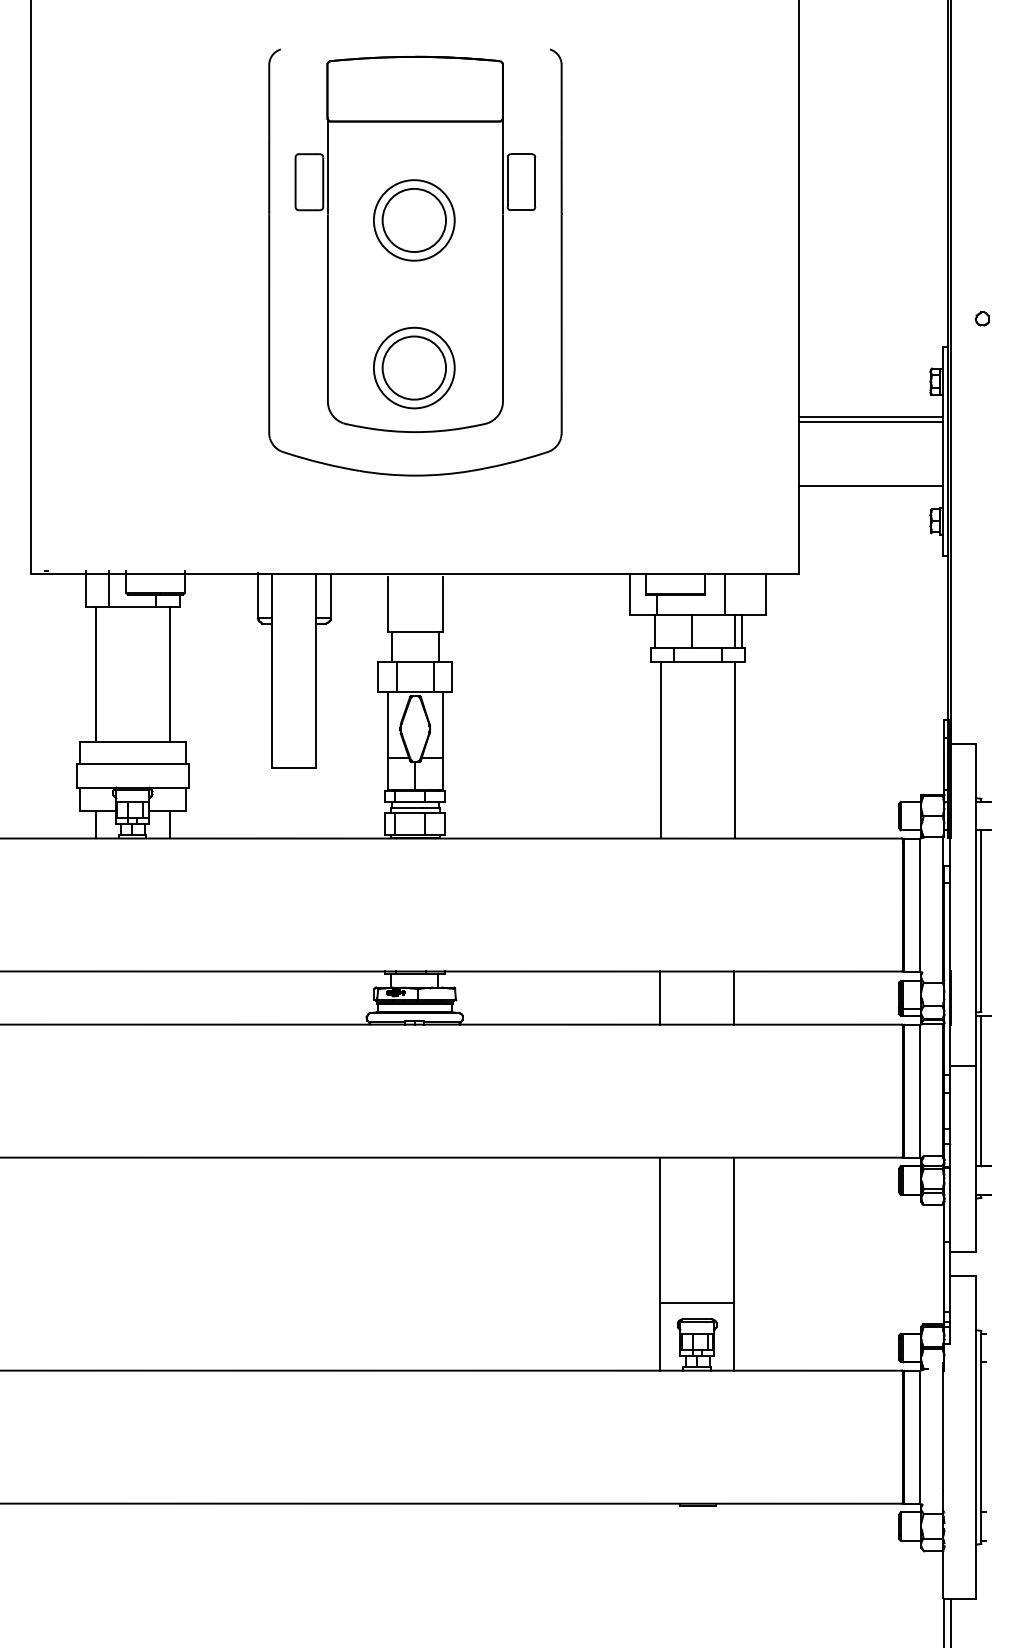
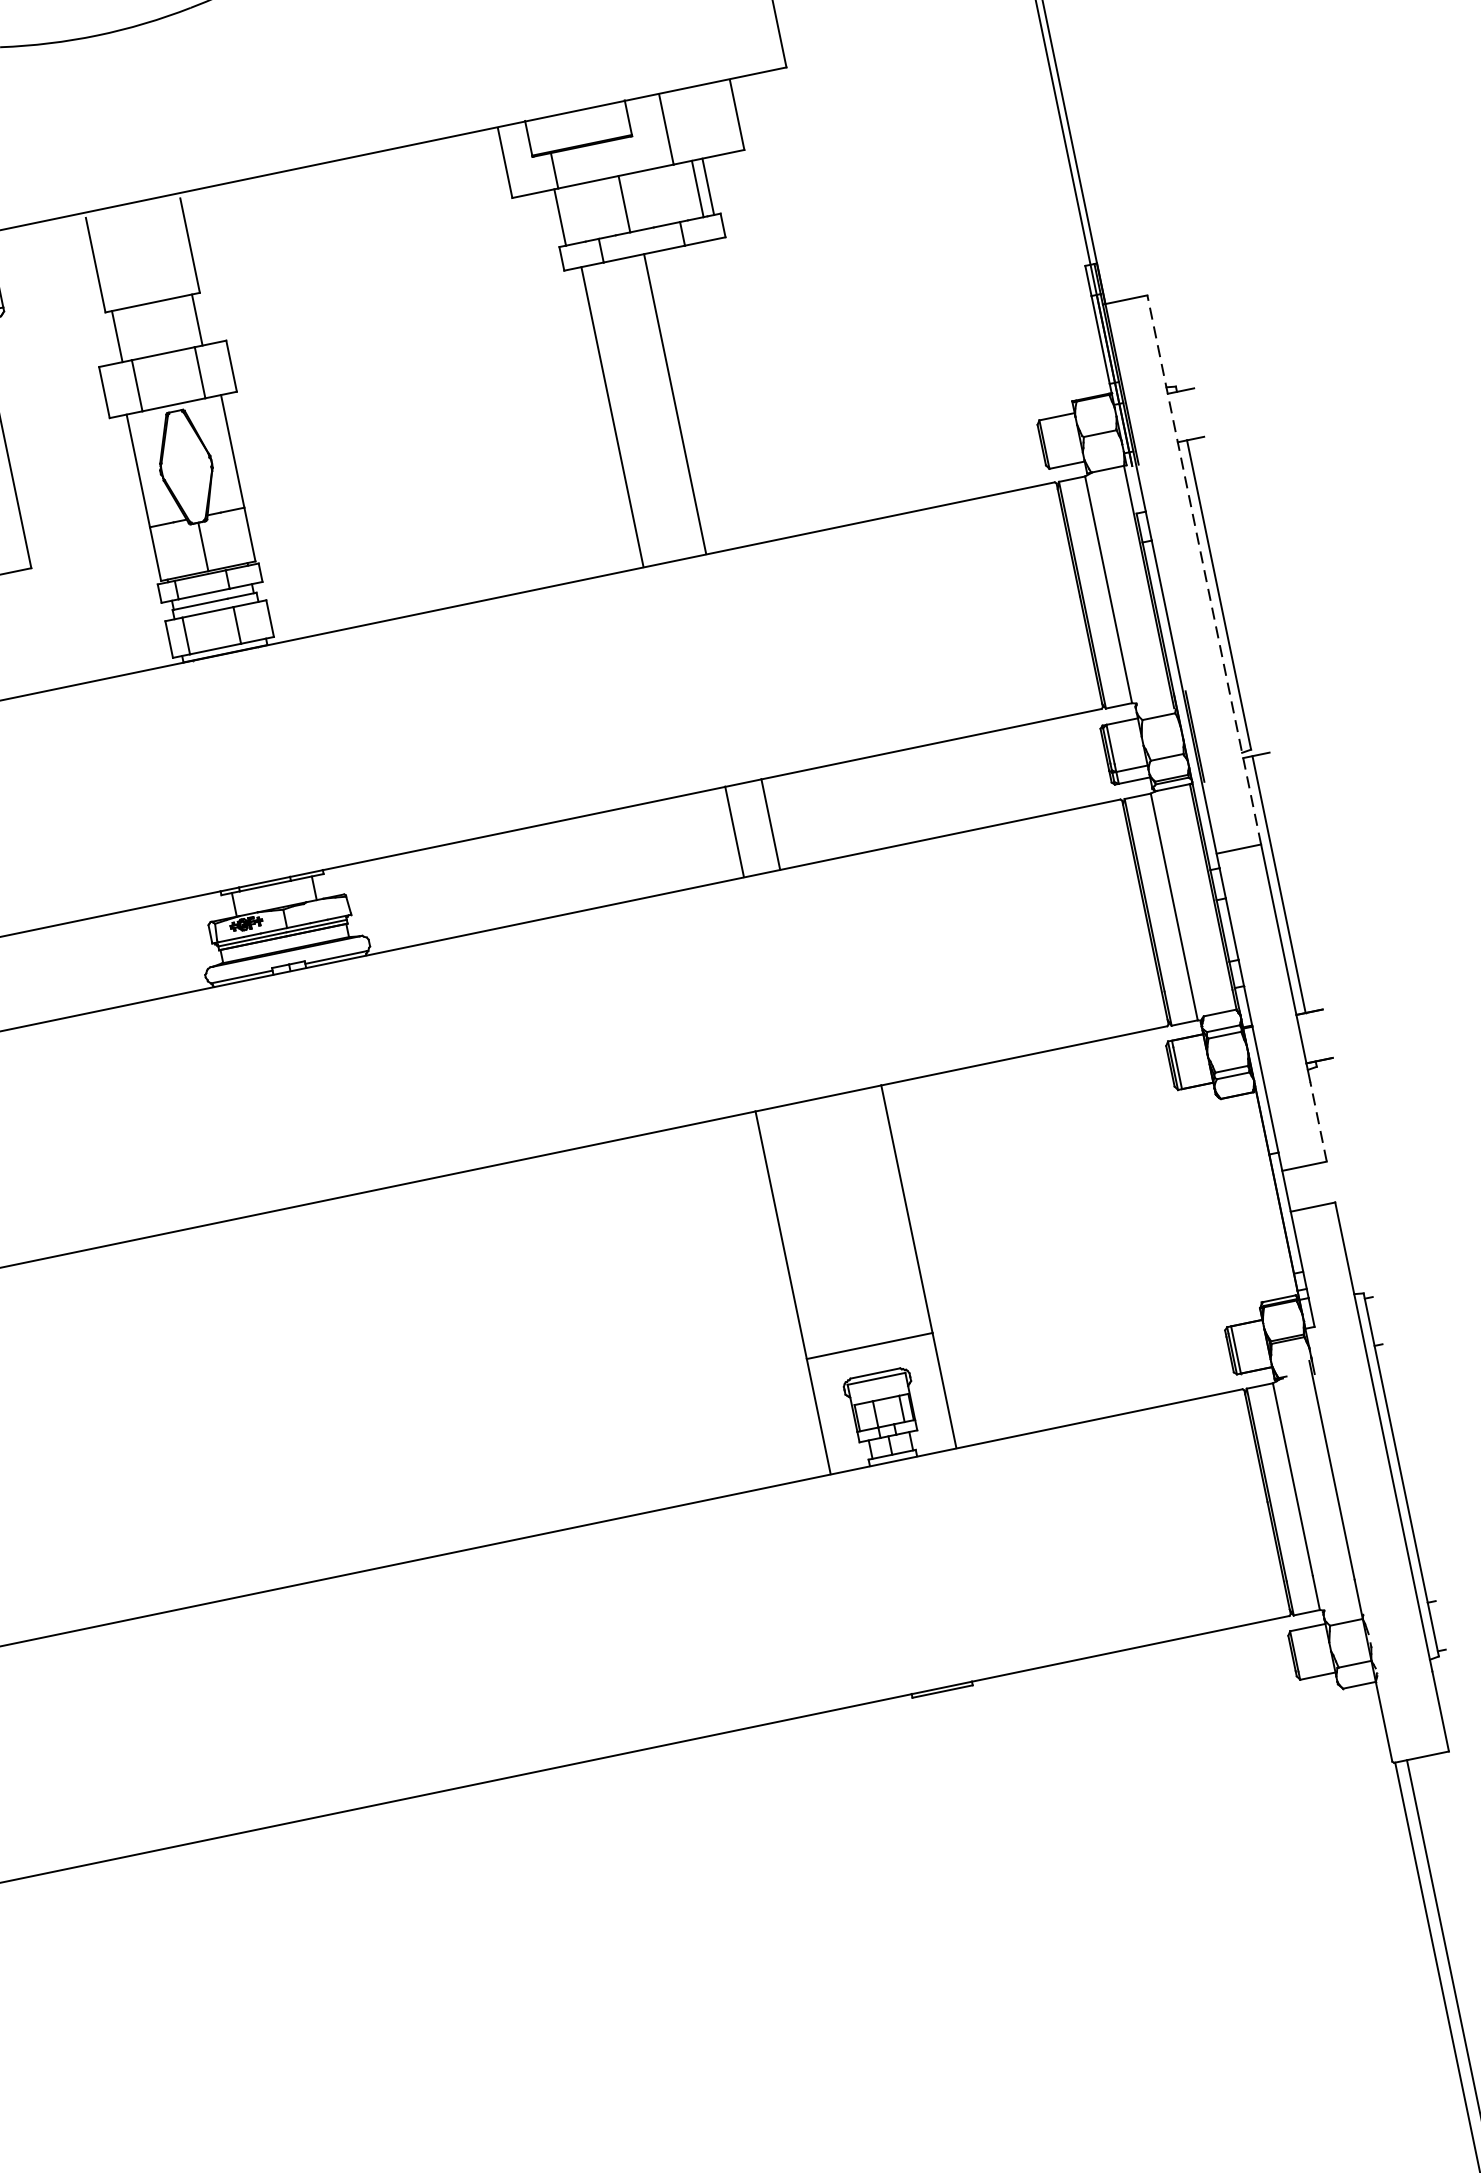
line: (734, 750) -> (675, 404), moved
line: (975, 904) -> (1203, 568), solid -> dashed
line: (660, 997) -> (770, 823), moved
line: (734, 997) -> (735, 831), moved
line: (975, 1228) -> (1317, 1120), solid -> dashed

